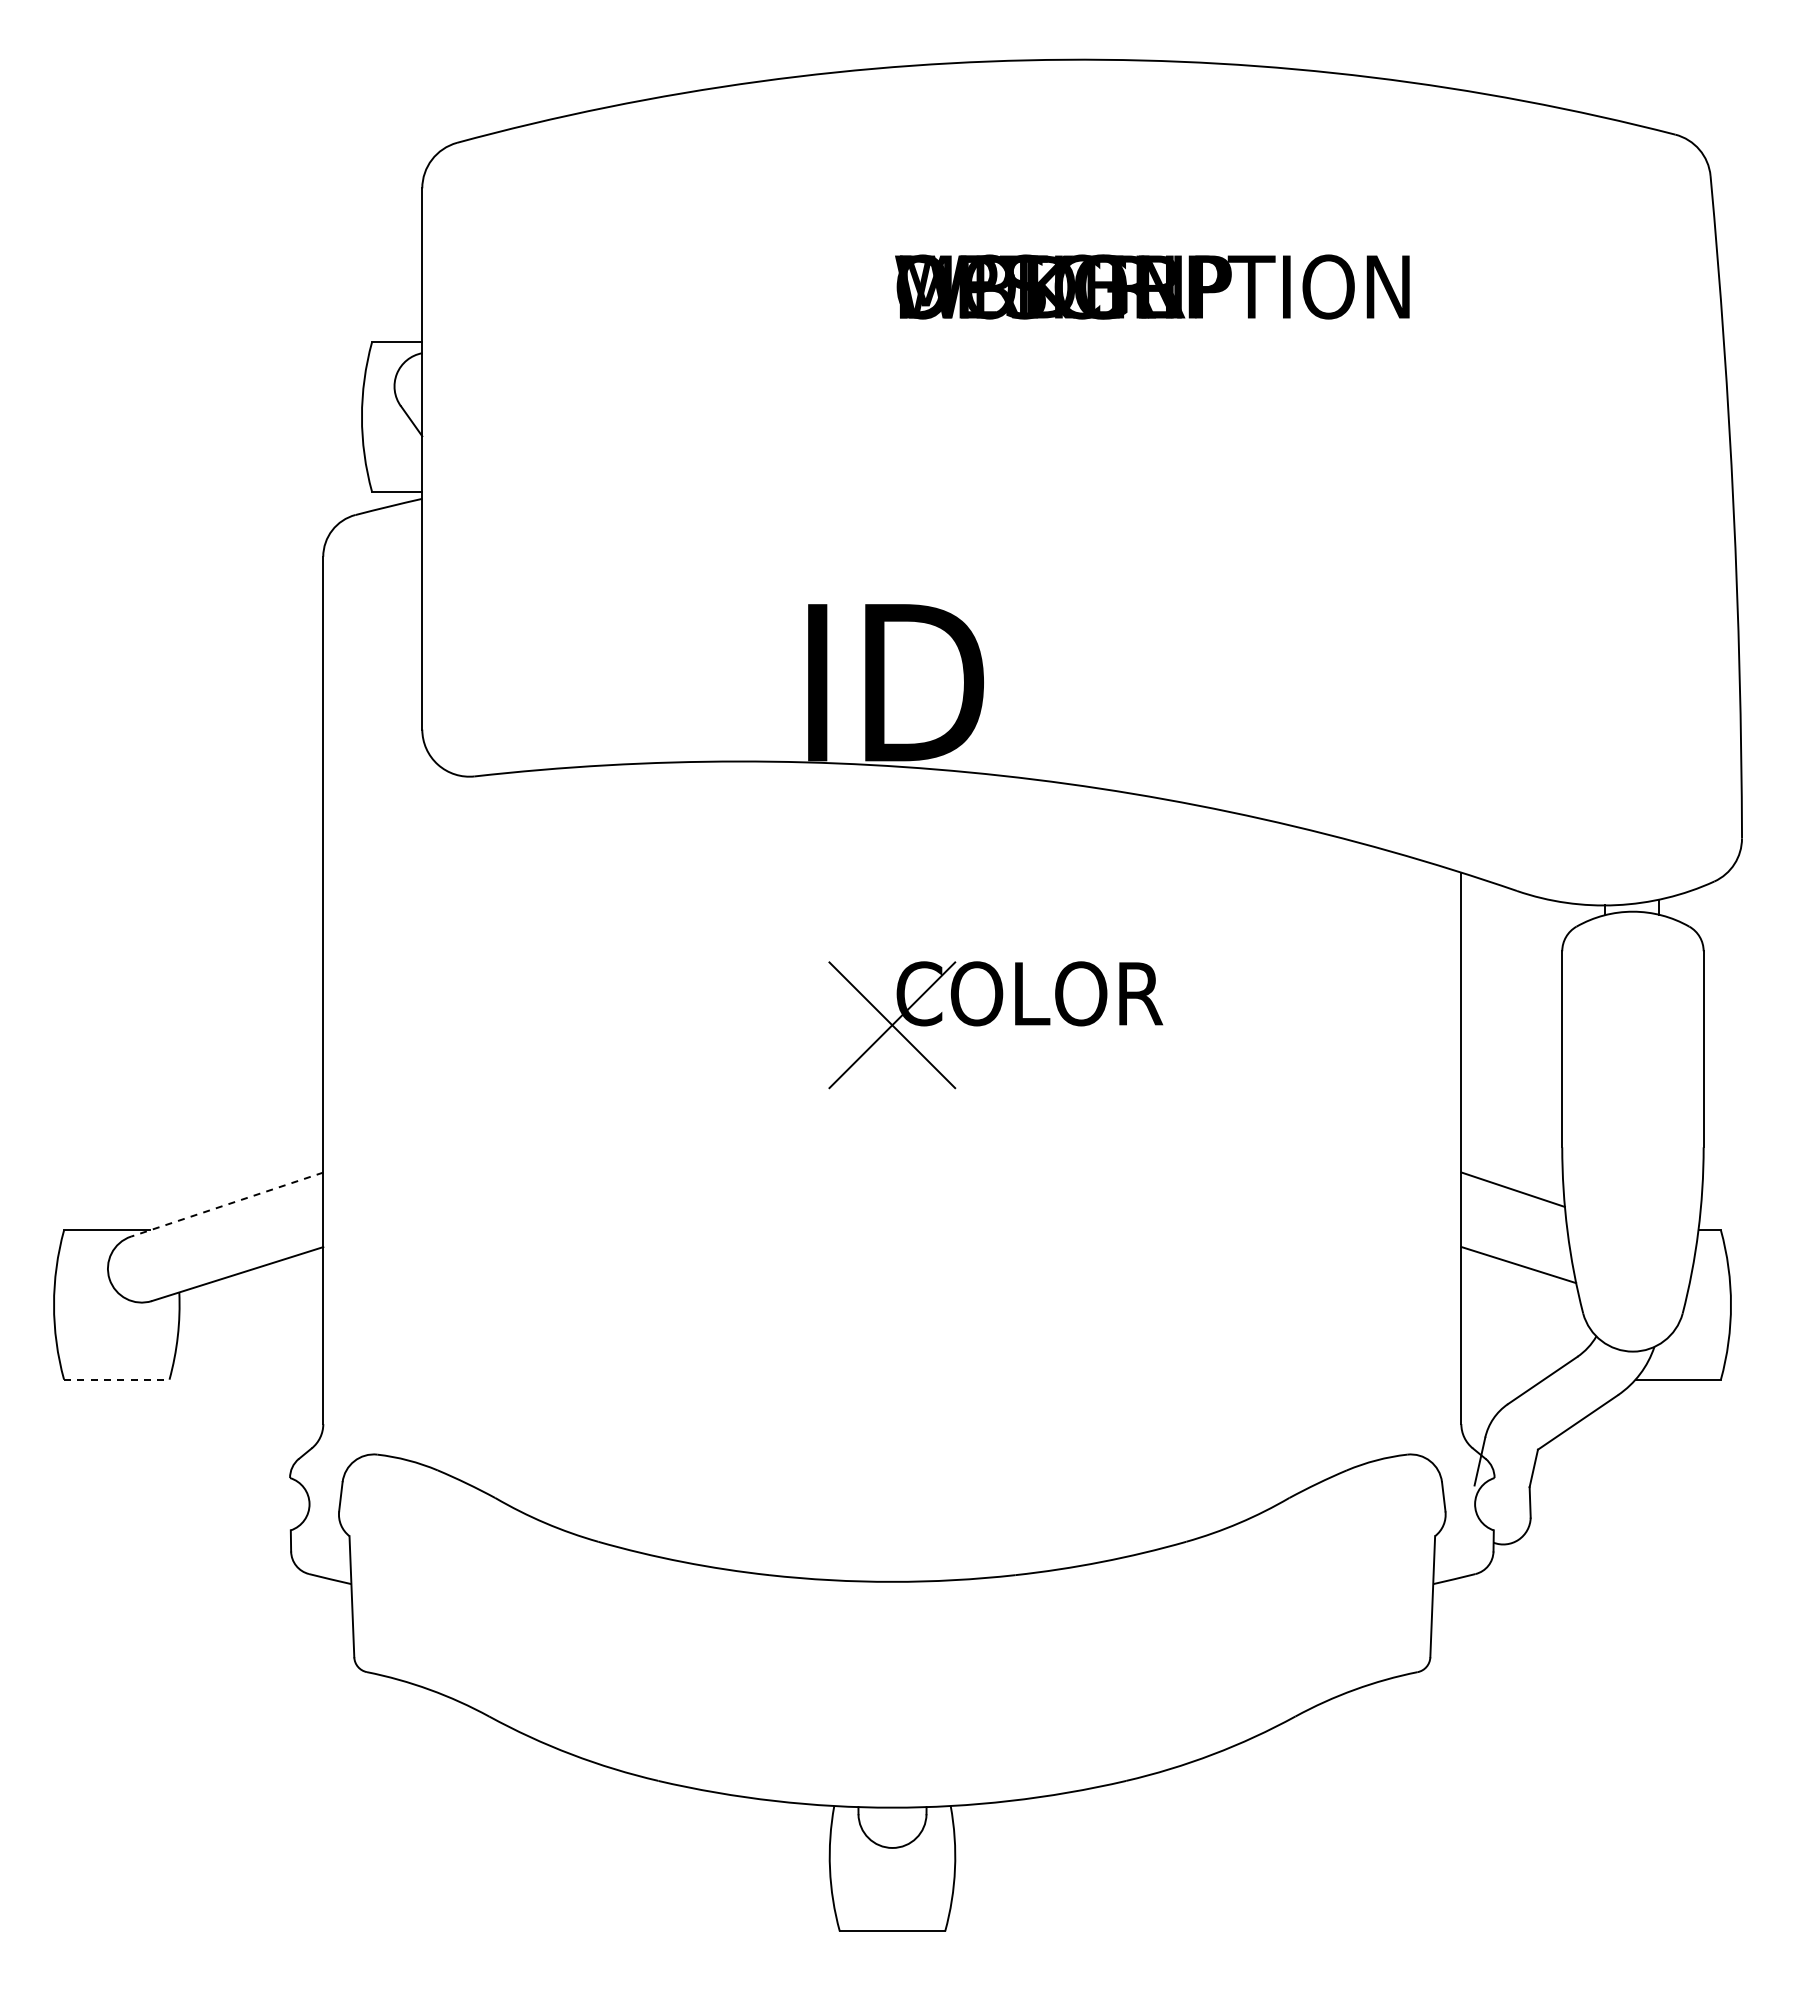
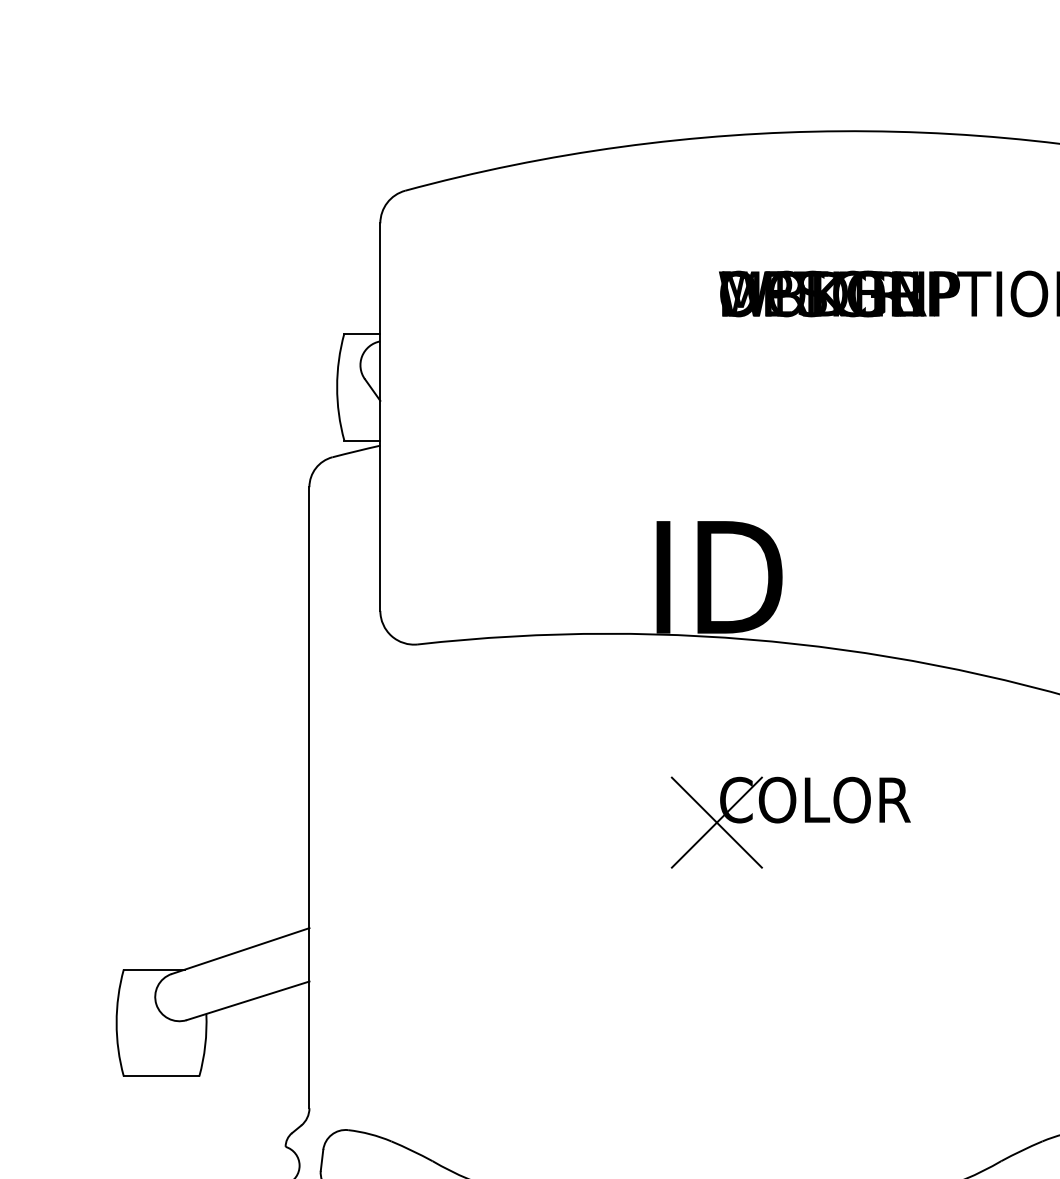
line: (226, 1204) -> (240, 951), dashed -> solid
line: (116, 1379) -> (161, 1076), dashed -> solid

